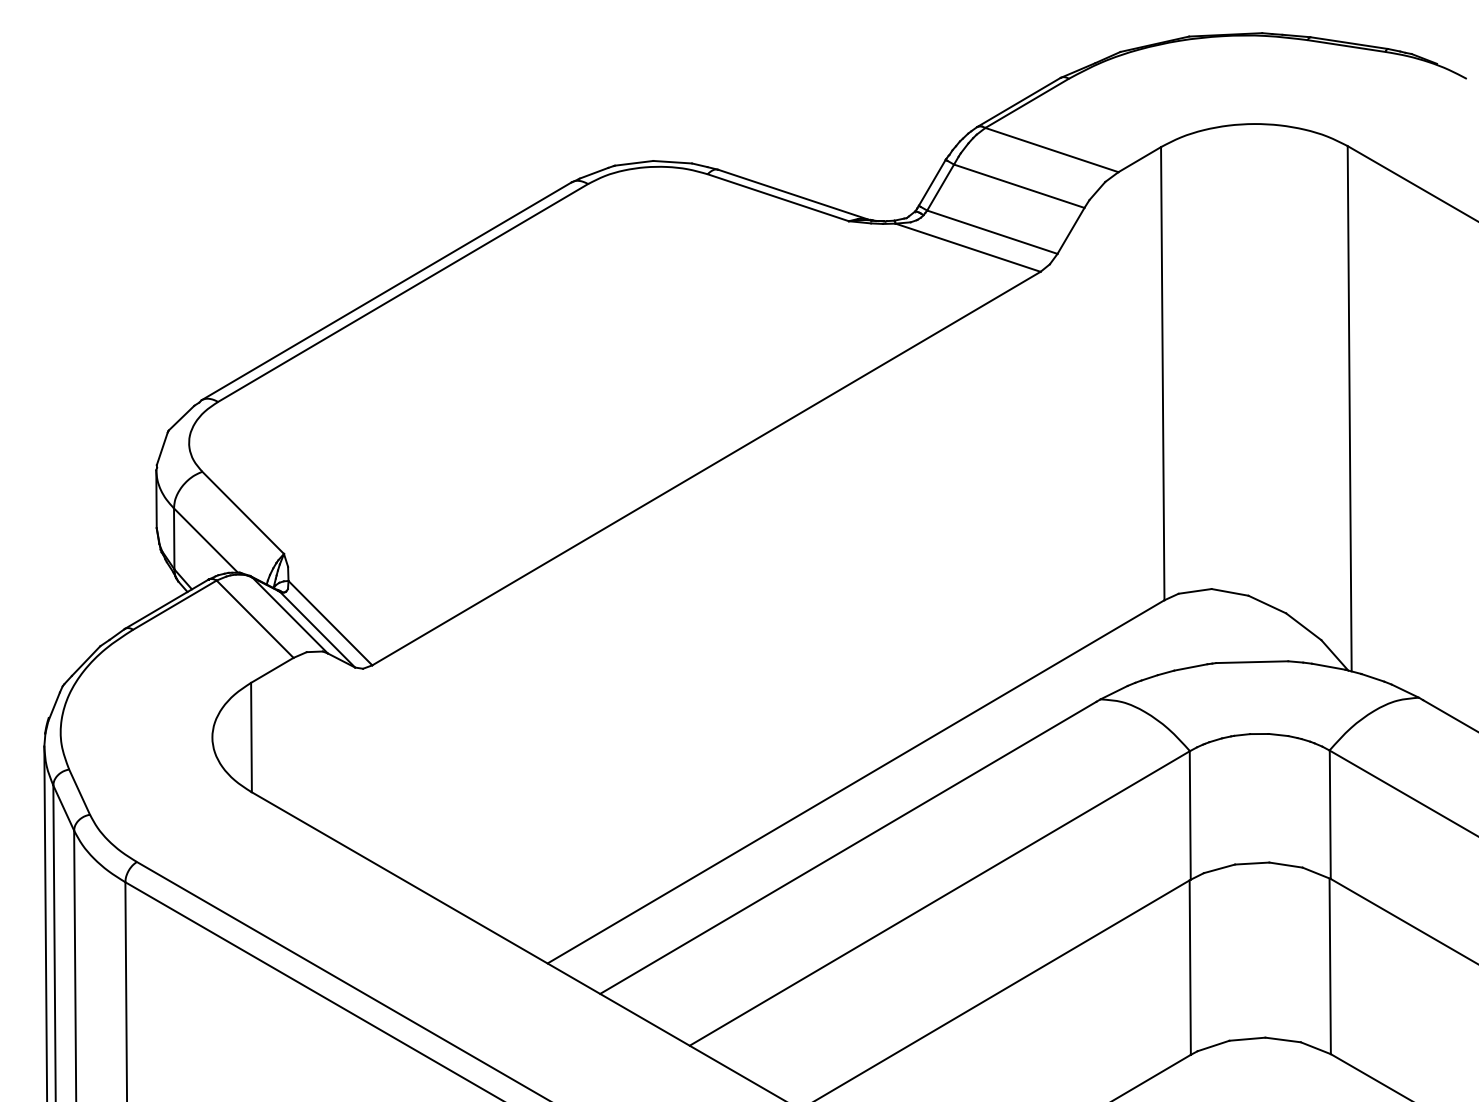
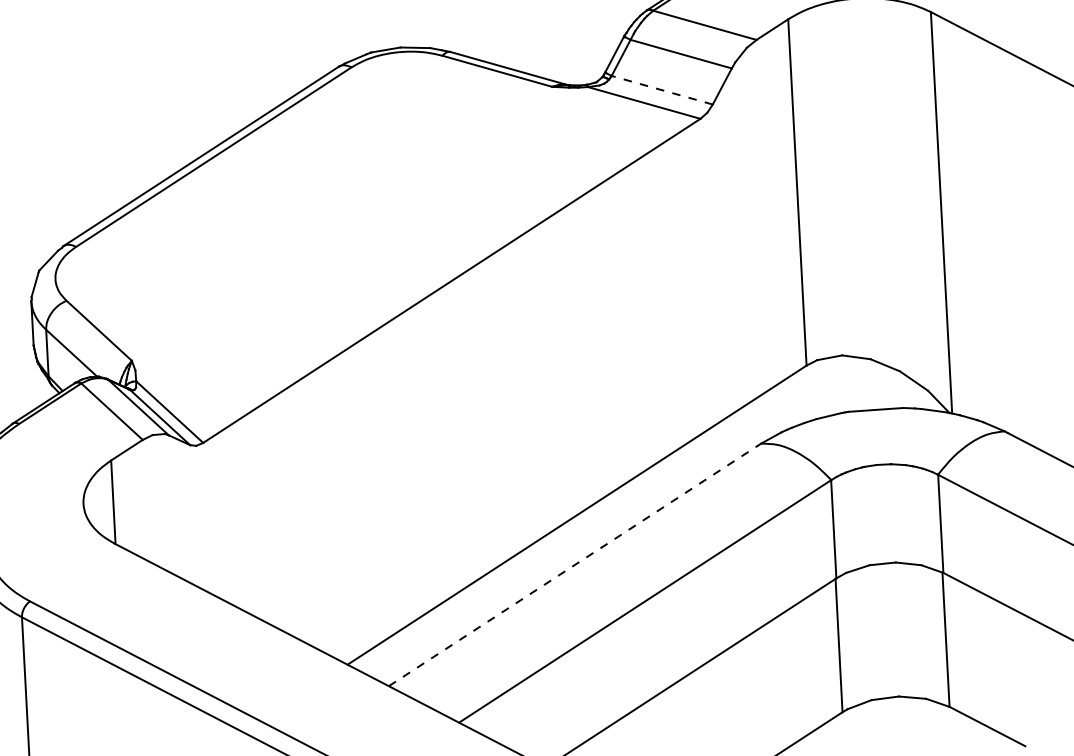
line: (992, 232) -> (662, 90), solid -> dashed
line: (848, 847) -> (573, 565), solid -> dashed

